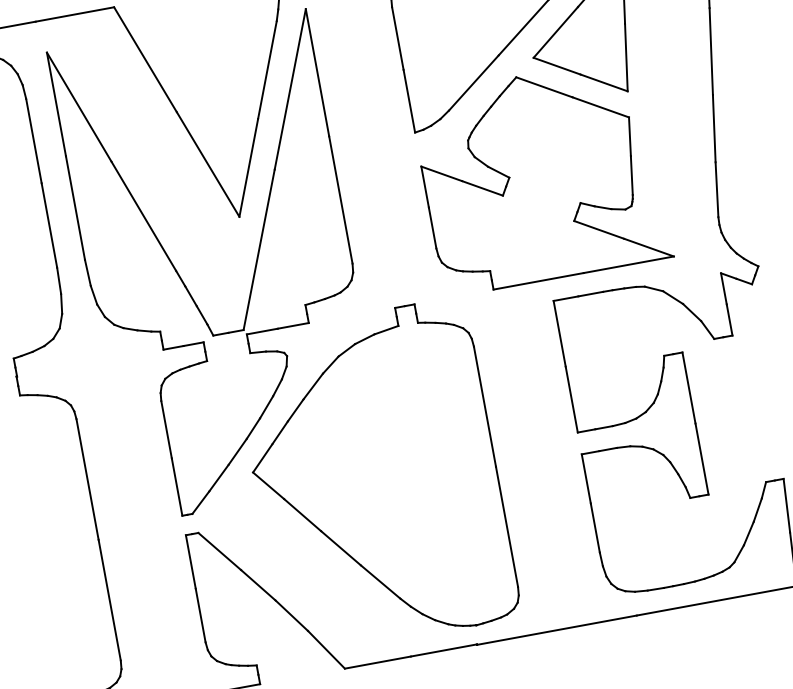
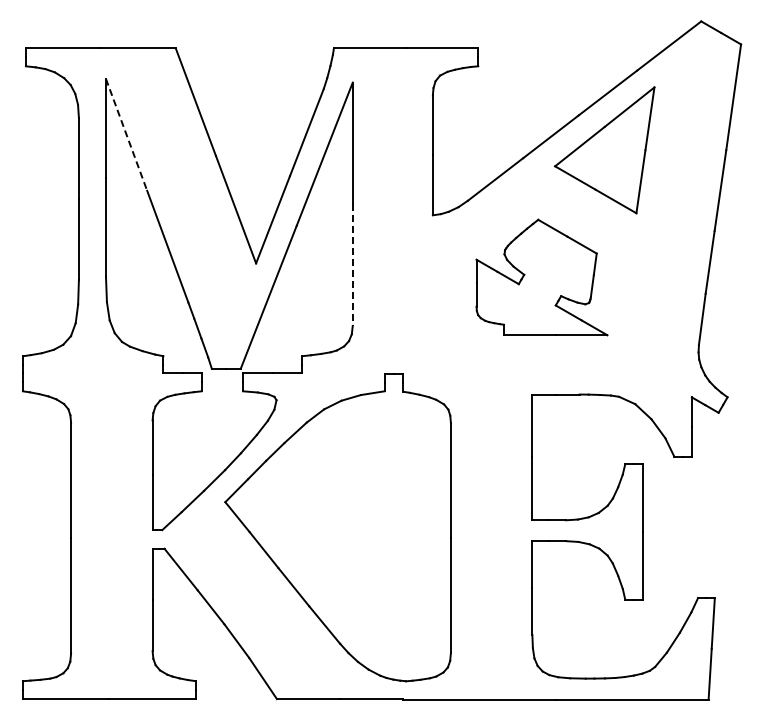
line: (79, 106) -> (126, 134), solid -> dashed
part: (540, 176) -> (541, 277), size x0.6
line: (340, 200) -> (352, 265), solid -> dashed

